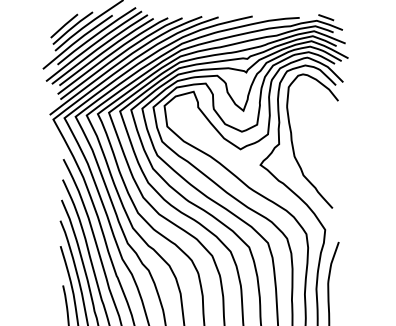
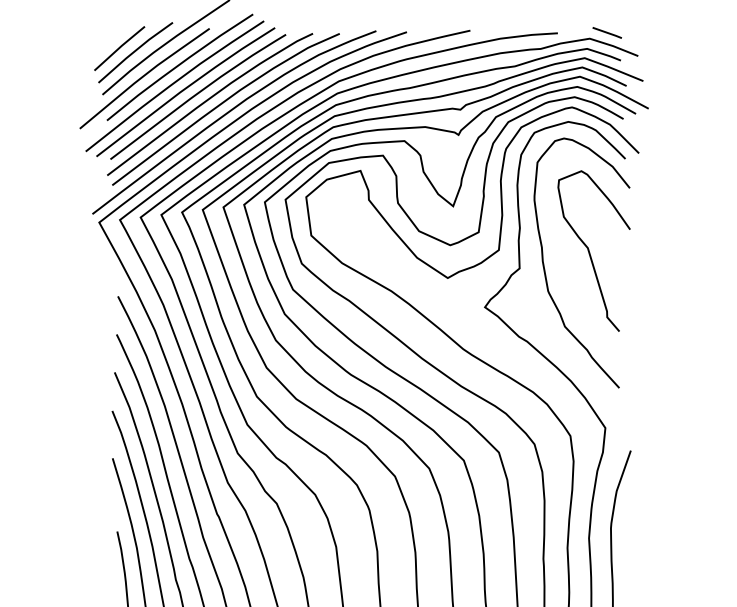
curve: (317, 134) -> (591, 250), added

